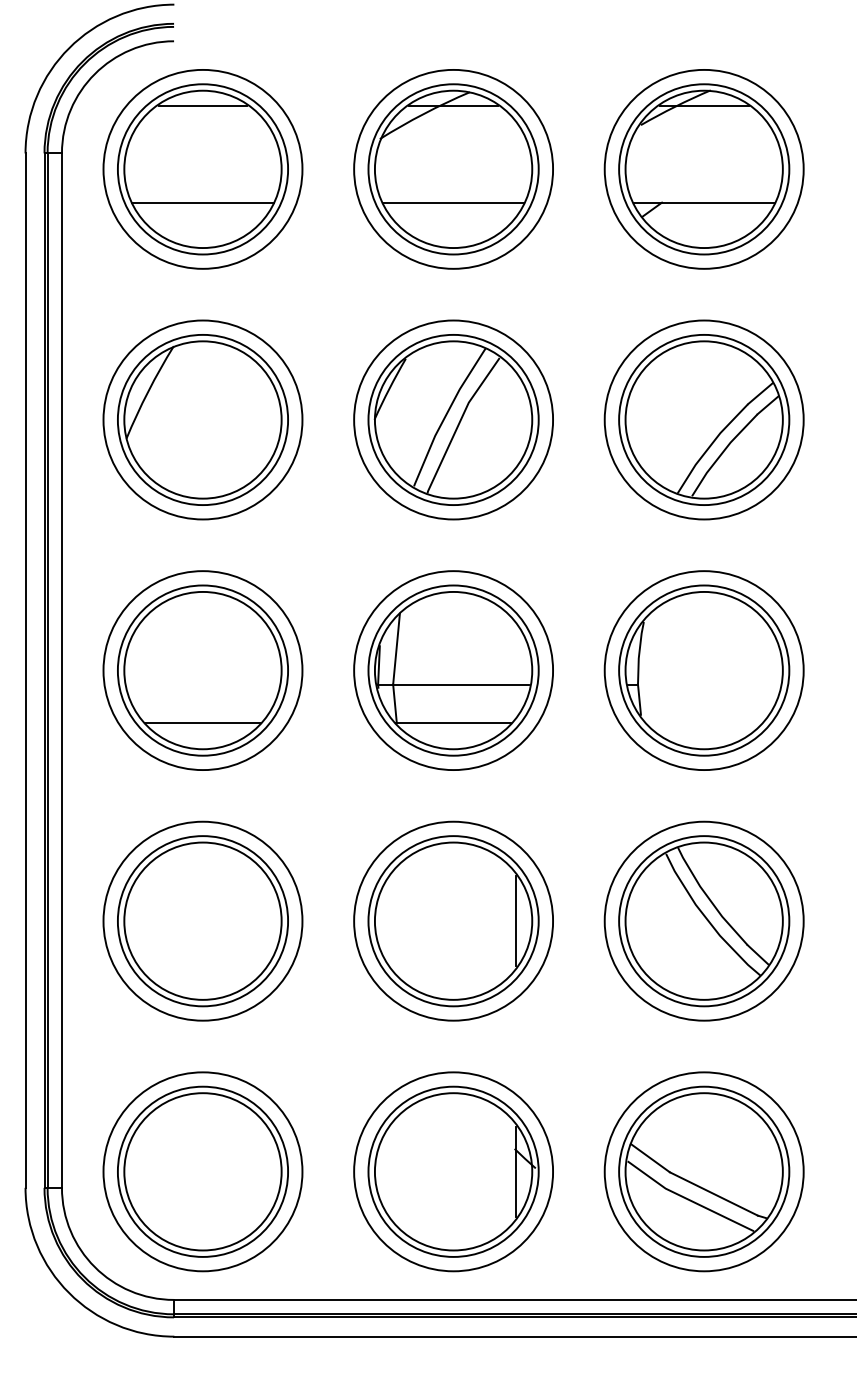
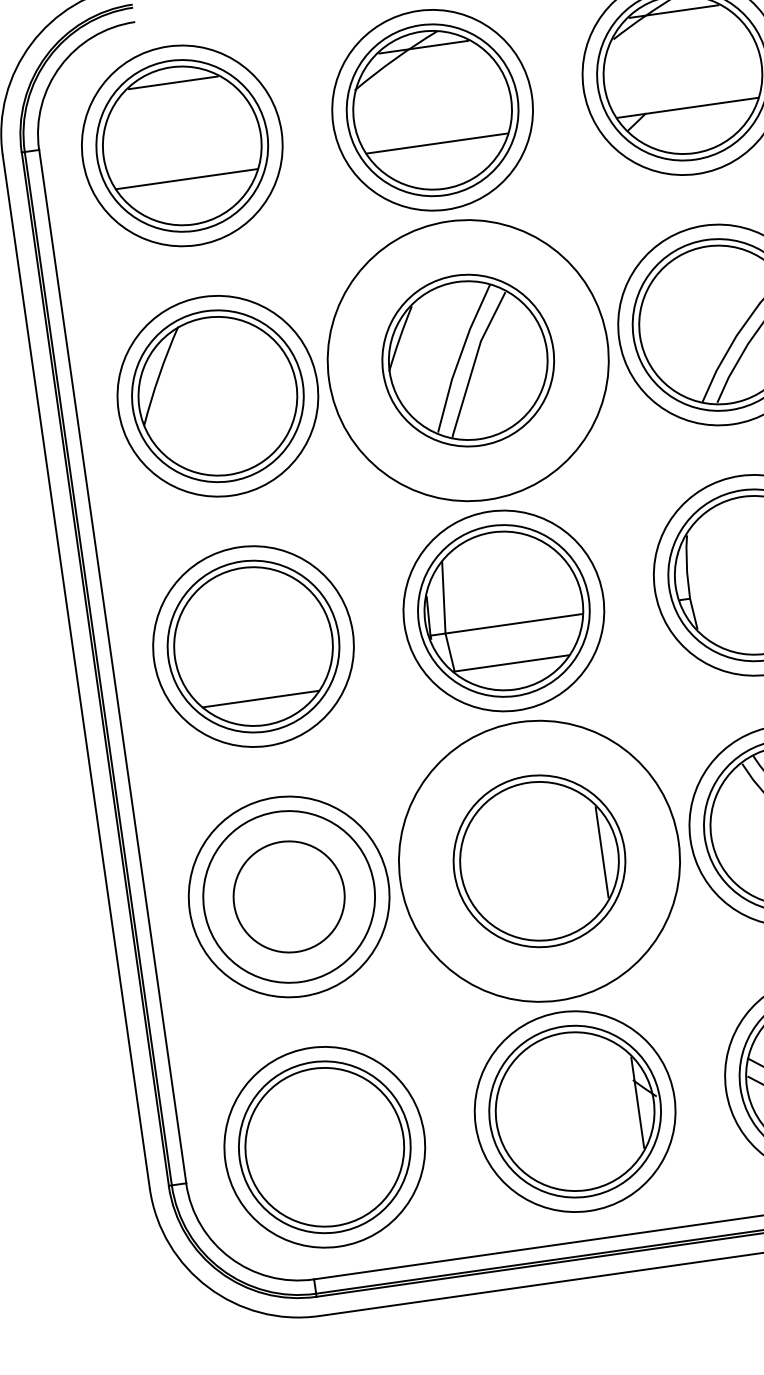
circle: (453, 419) -> (468, 360), size x1.4
circle: (202, 920) -> (288, 896), size x0.7
circle: (453, 920) -> (539, 860), size x1.4

